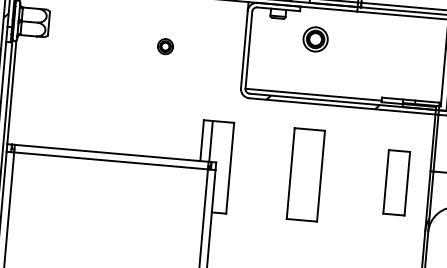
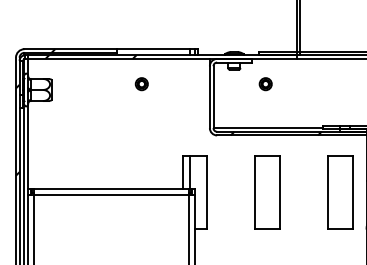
part: (315, 40) -> (265, 84), size x0.62
part: (165, 47) -> (141, 84), moved
part: (396, 182) -> (340, 192), size x1.43

